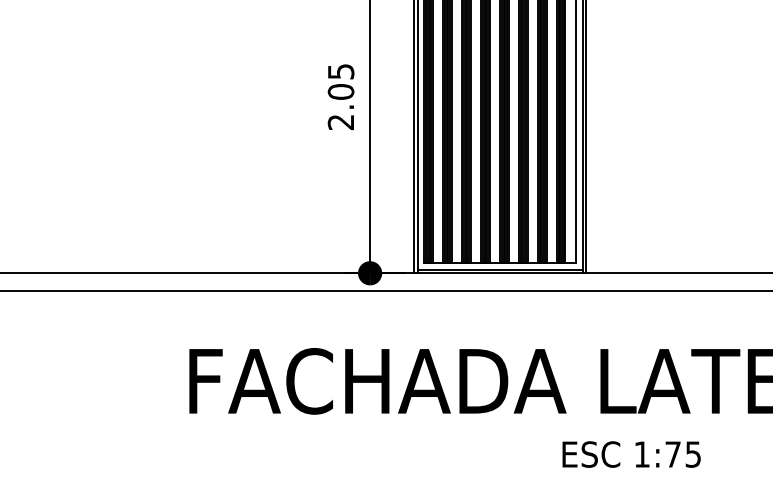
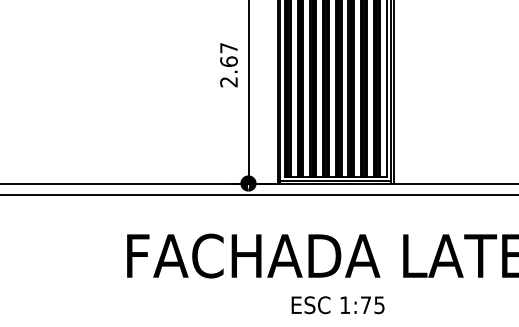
text: (340, 81) -> (228, 54), 2.05 -> 2.67
text: (630, 454) -> (337, 305), moved

